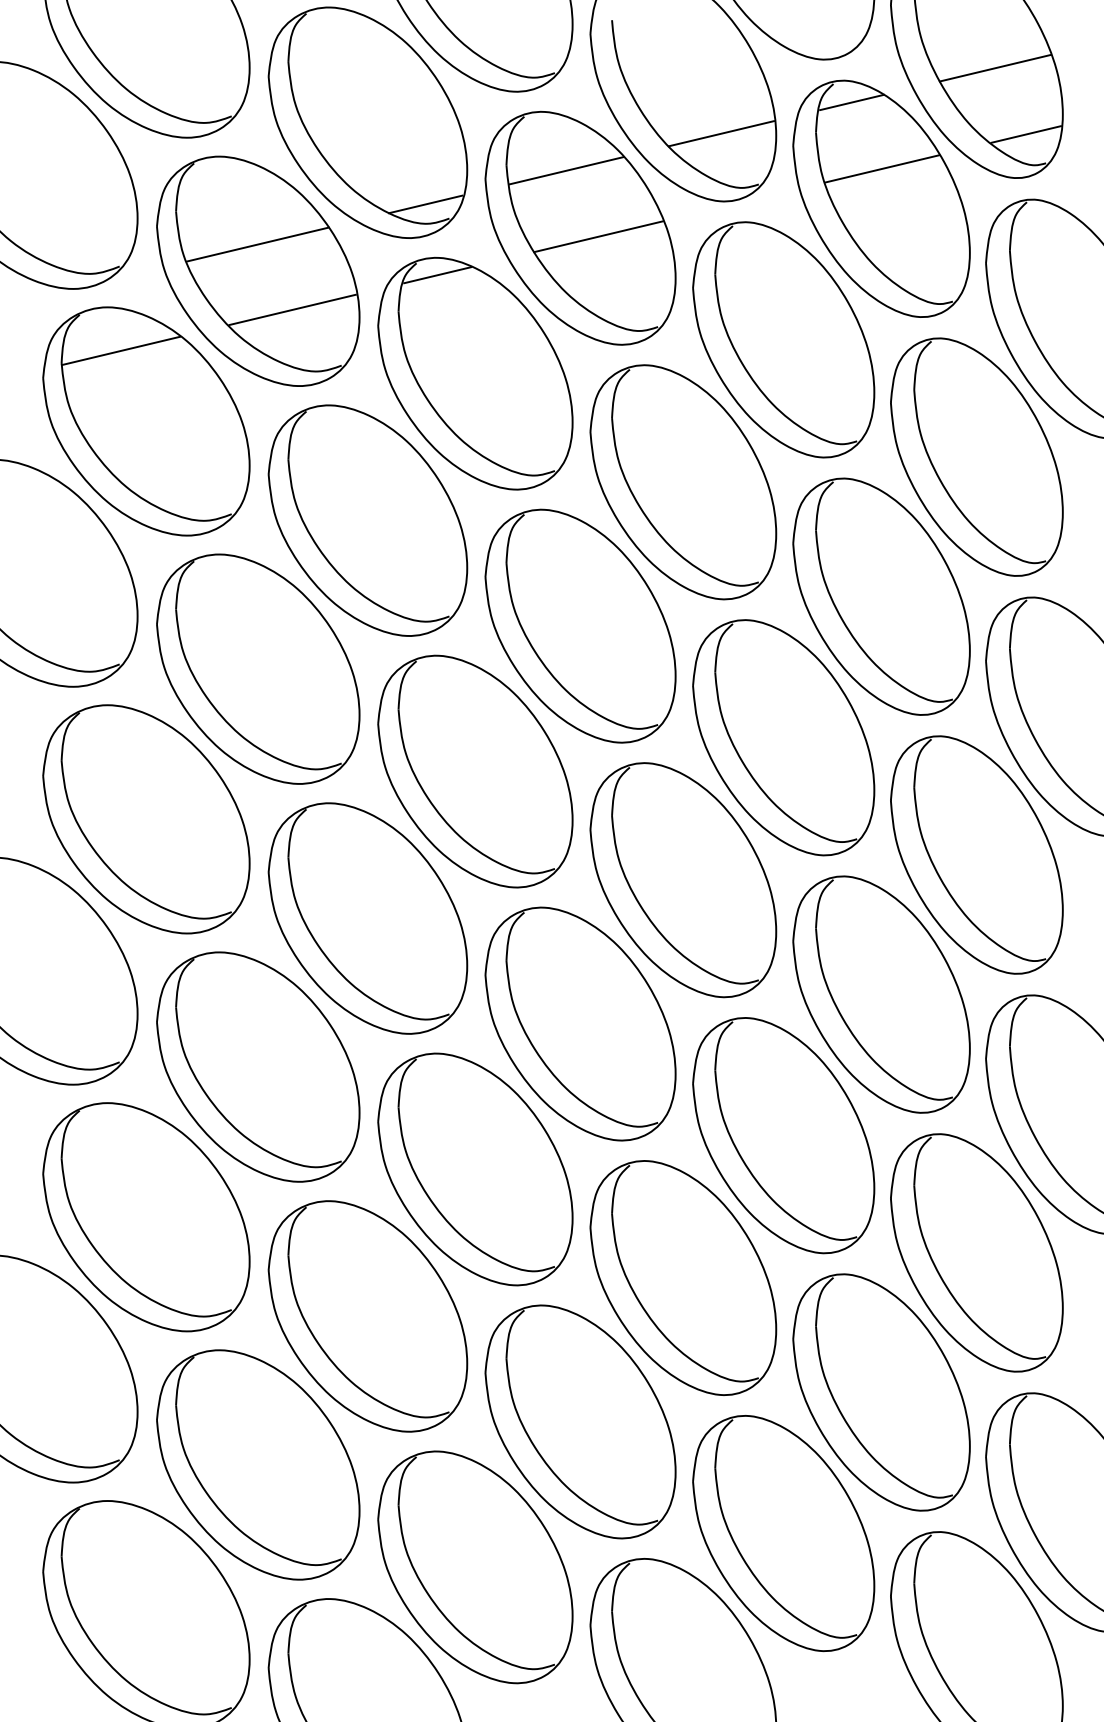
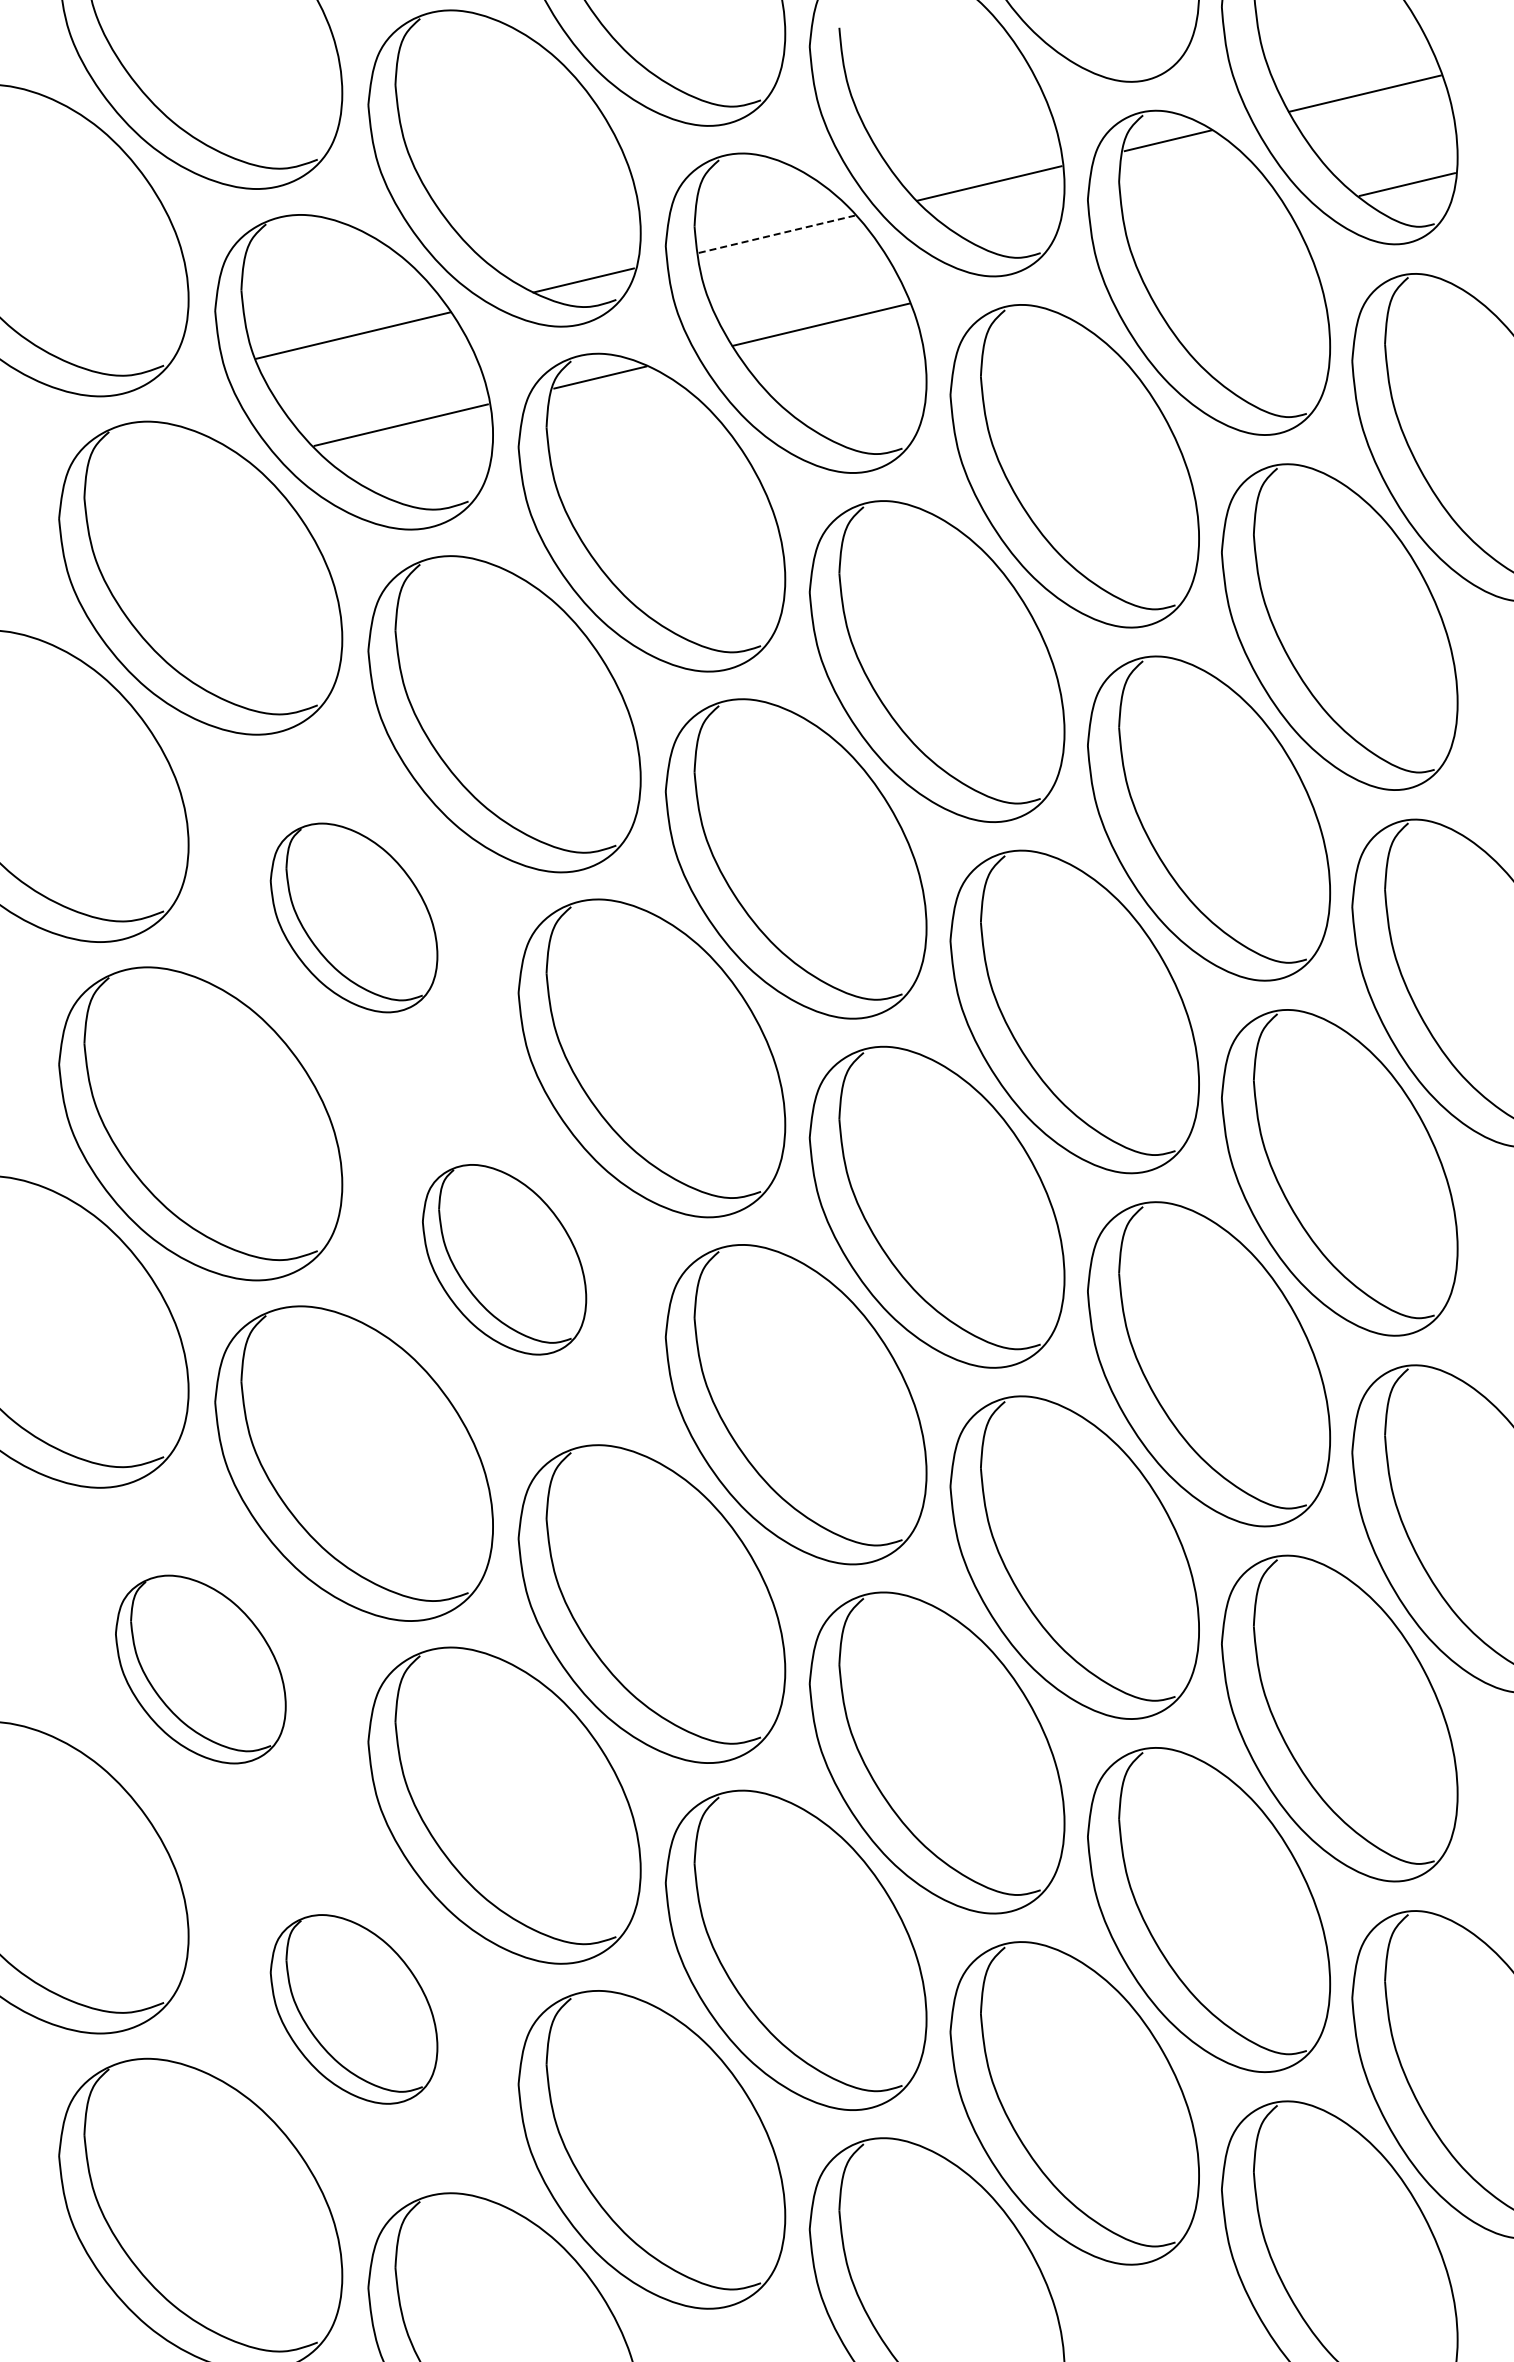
line: (881, 168) -> (1209, 231), removed
line: (566, 170) -> (777, 234), solid -> dashed
line: (120, 350) -> (165, 481), removed
part: (257, 668) -> (353, 917), size x0.6
part: (367, 918) -> (504, 1259), size x0.6
part: (146, 1217) -> (200, 1669), size x0.6
part: (257, 1465) -> (353, 2009), size x0.6

